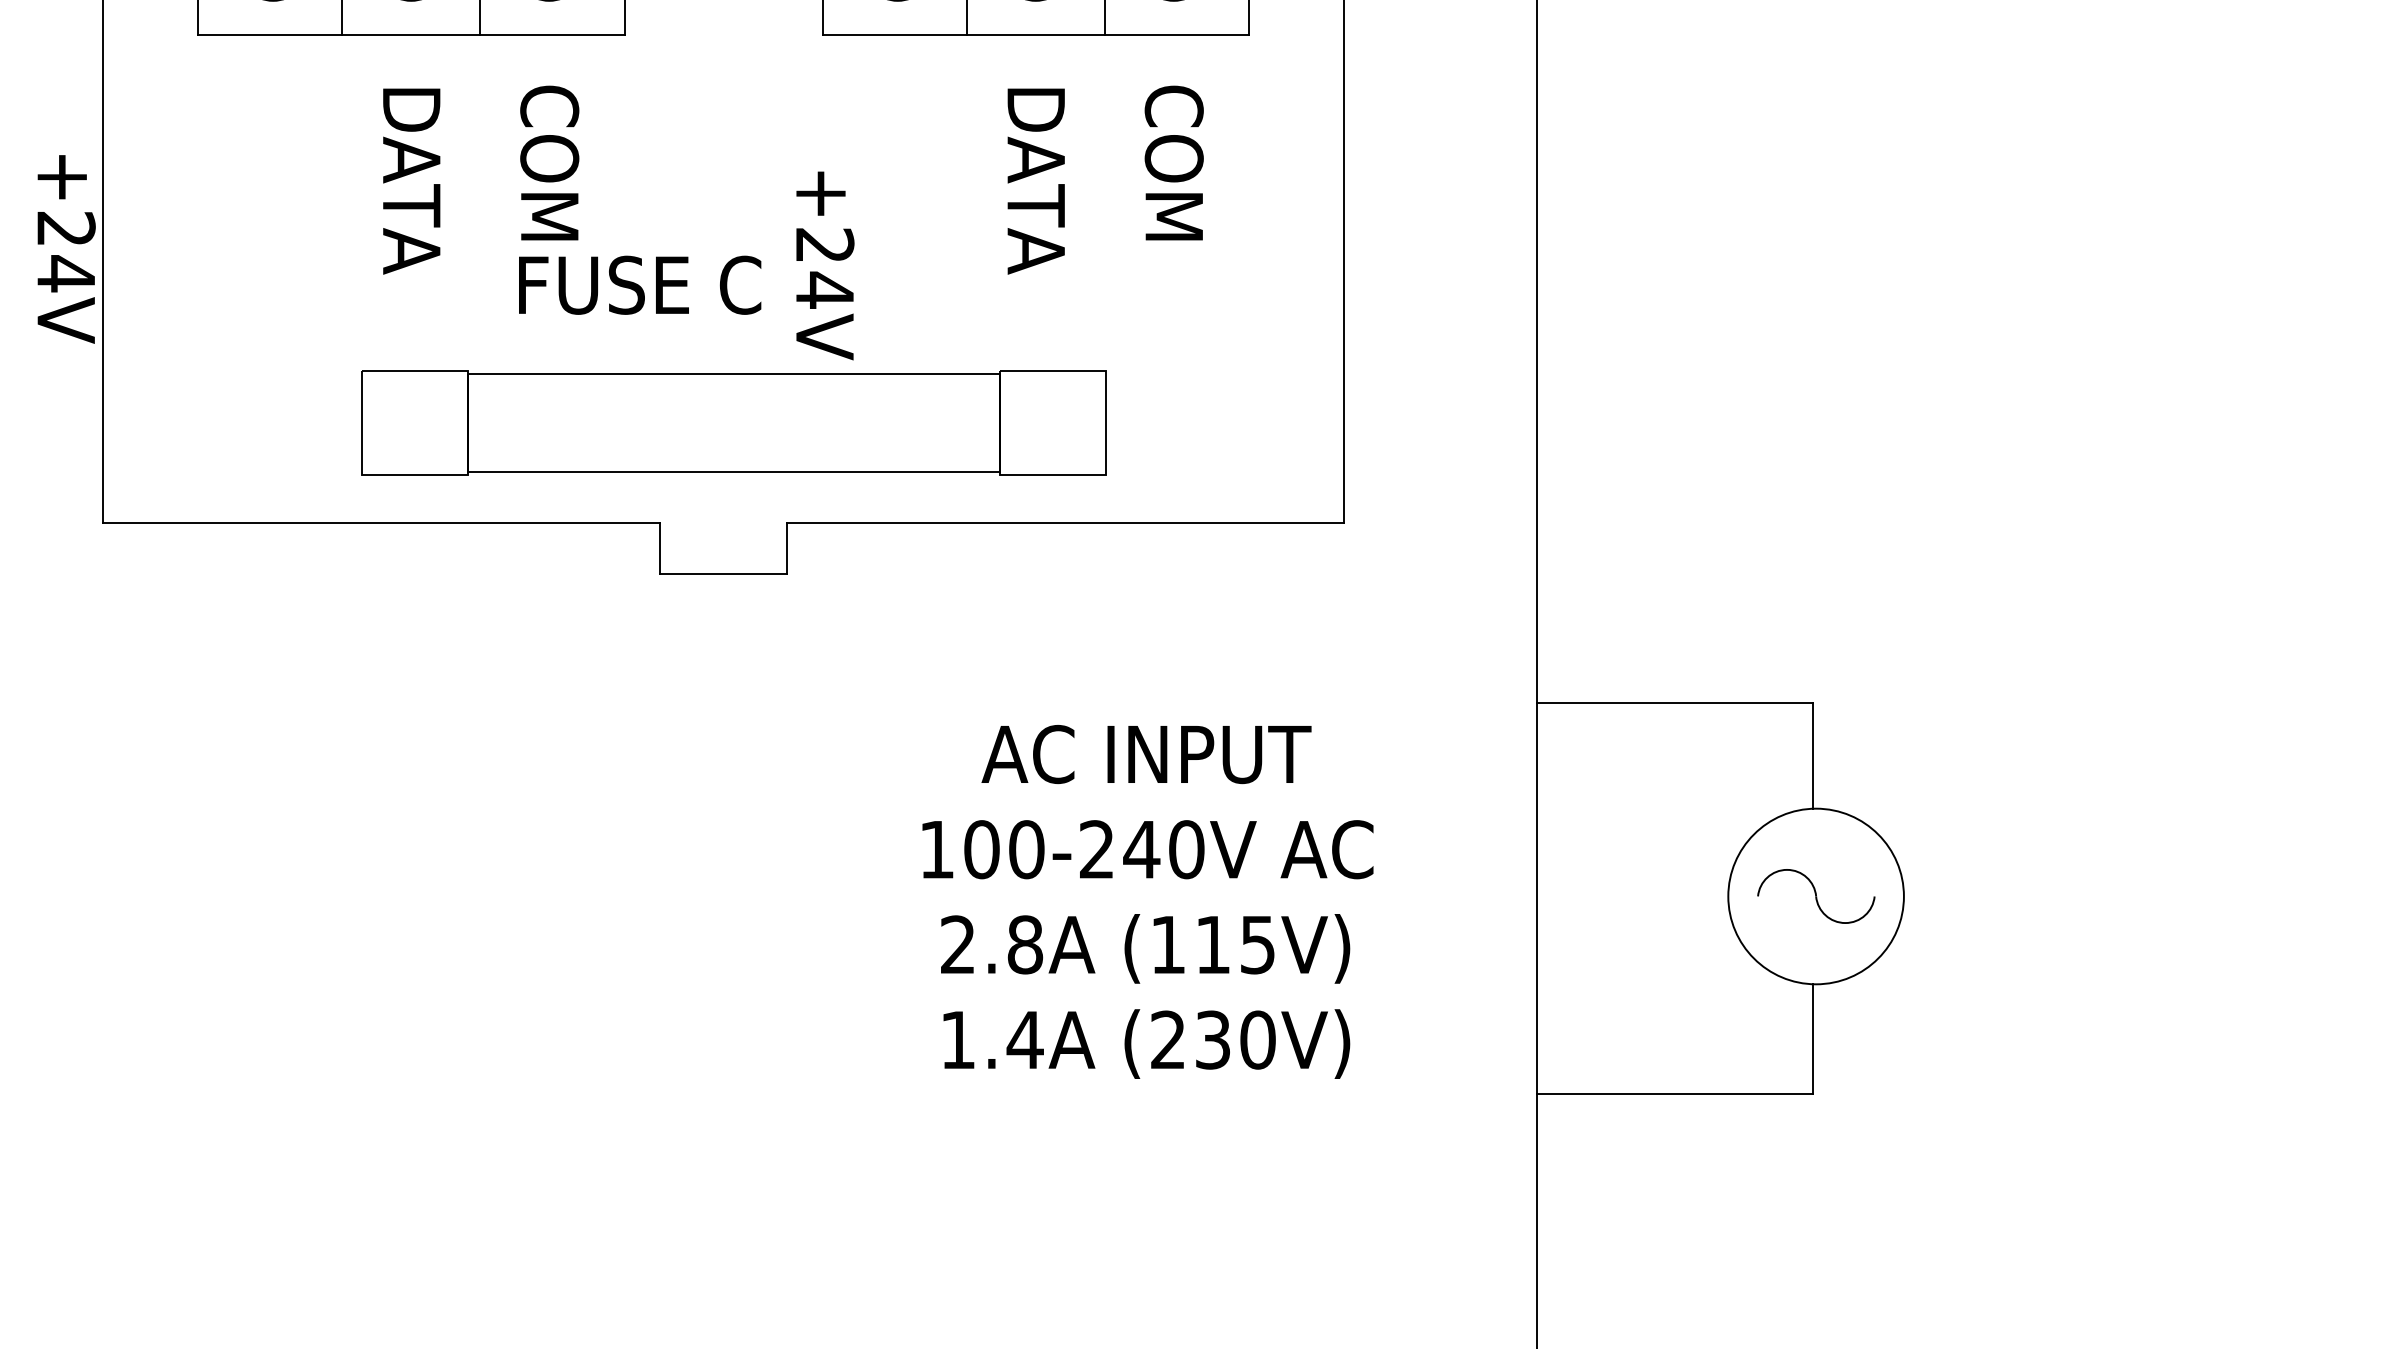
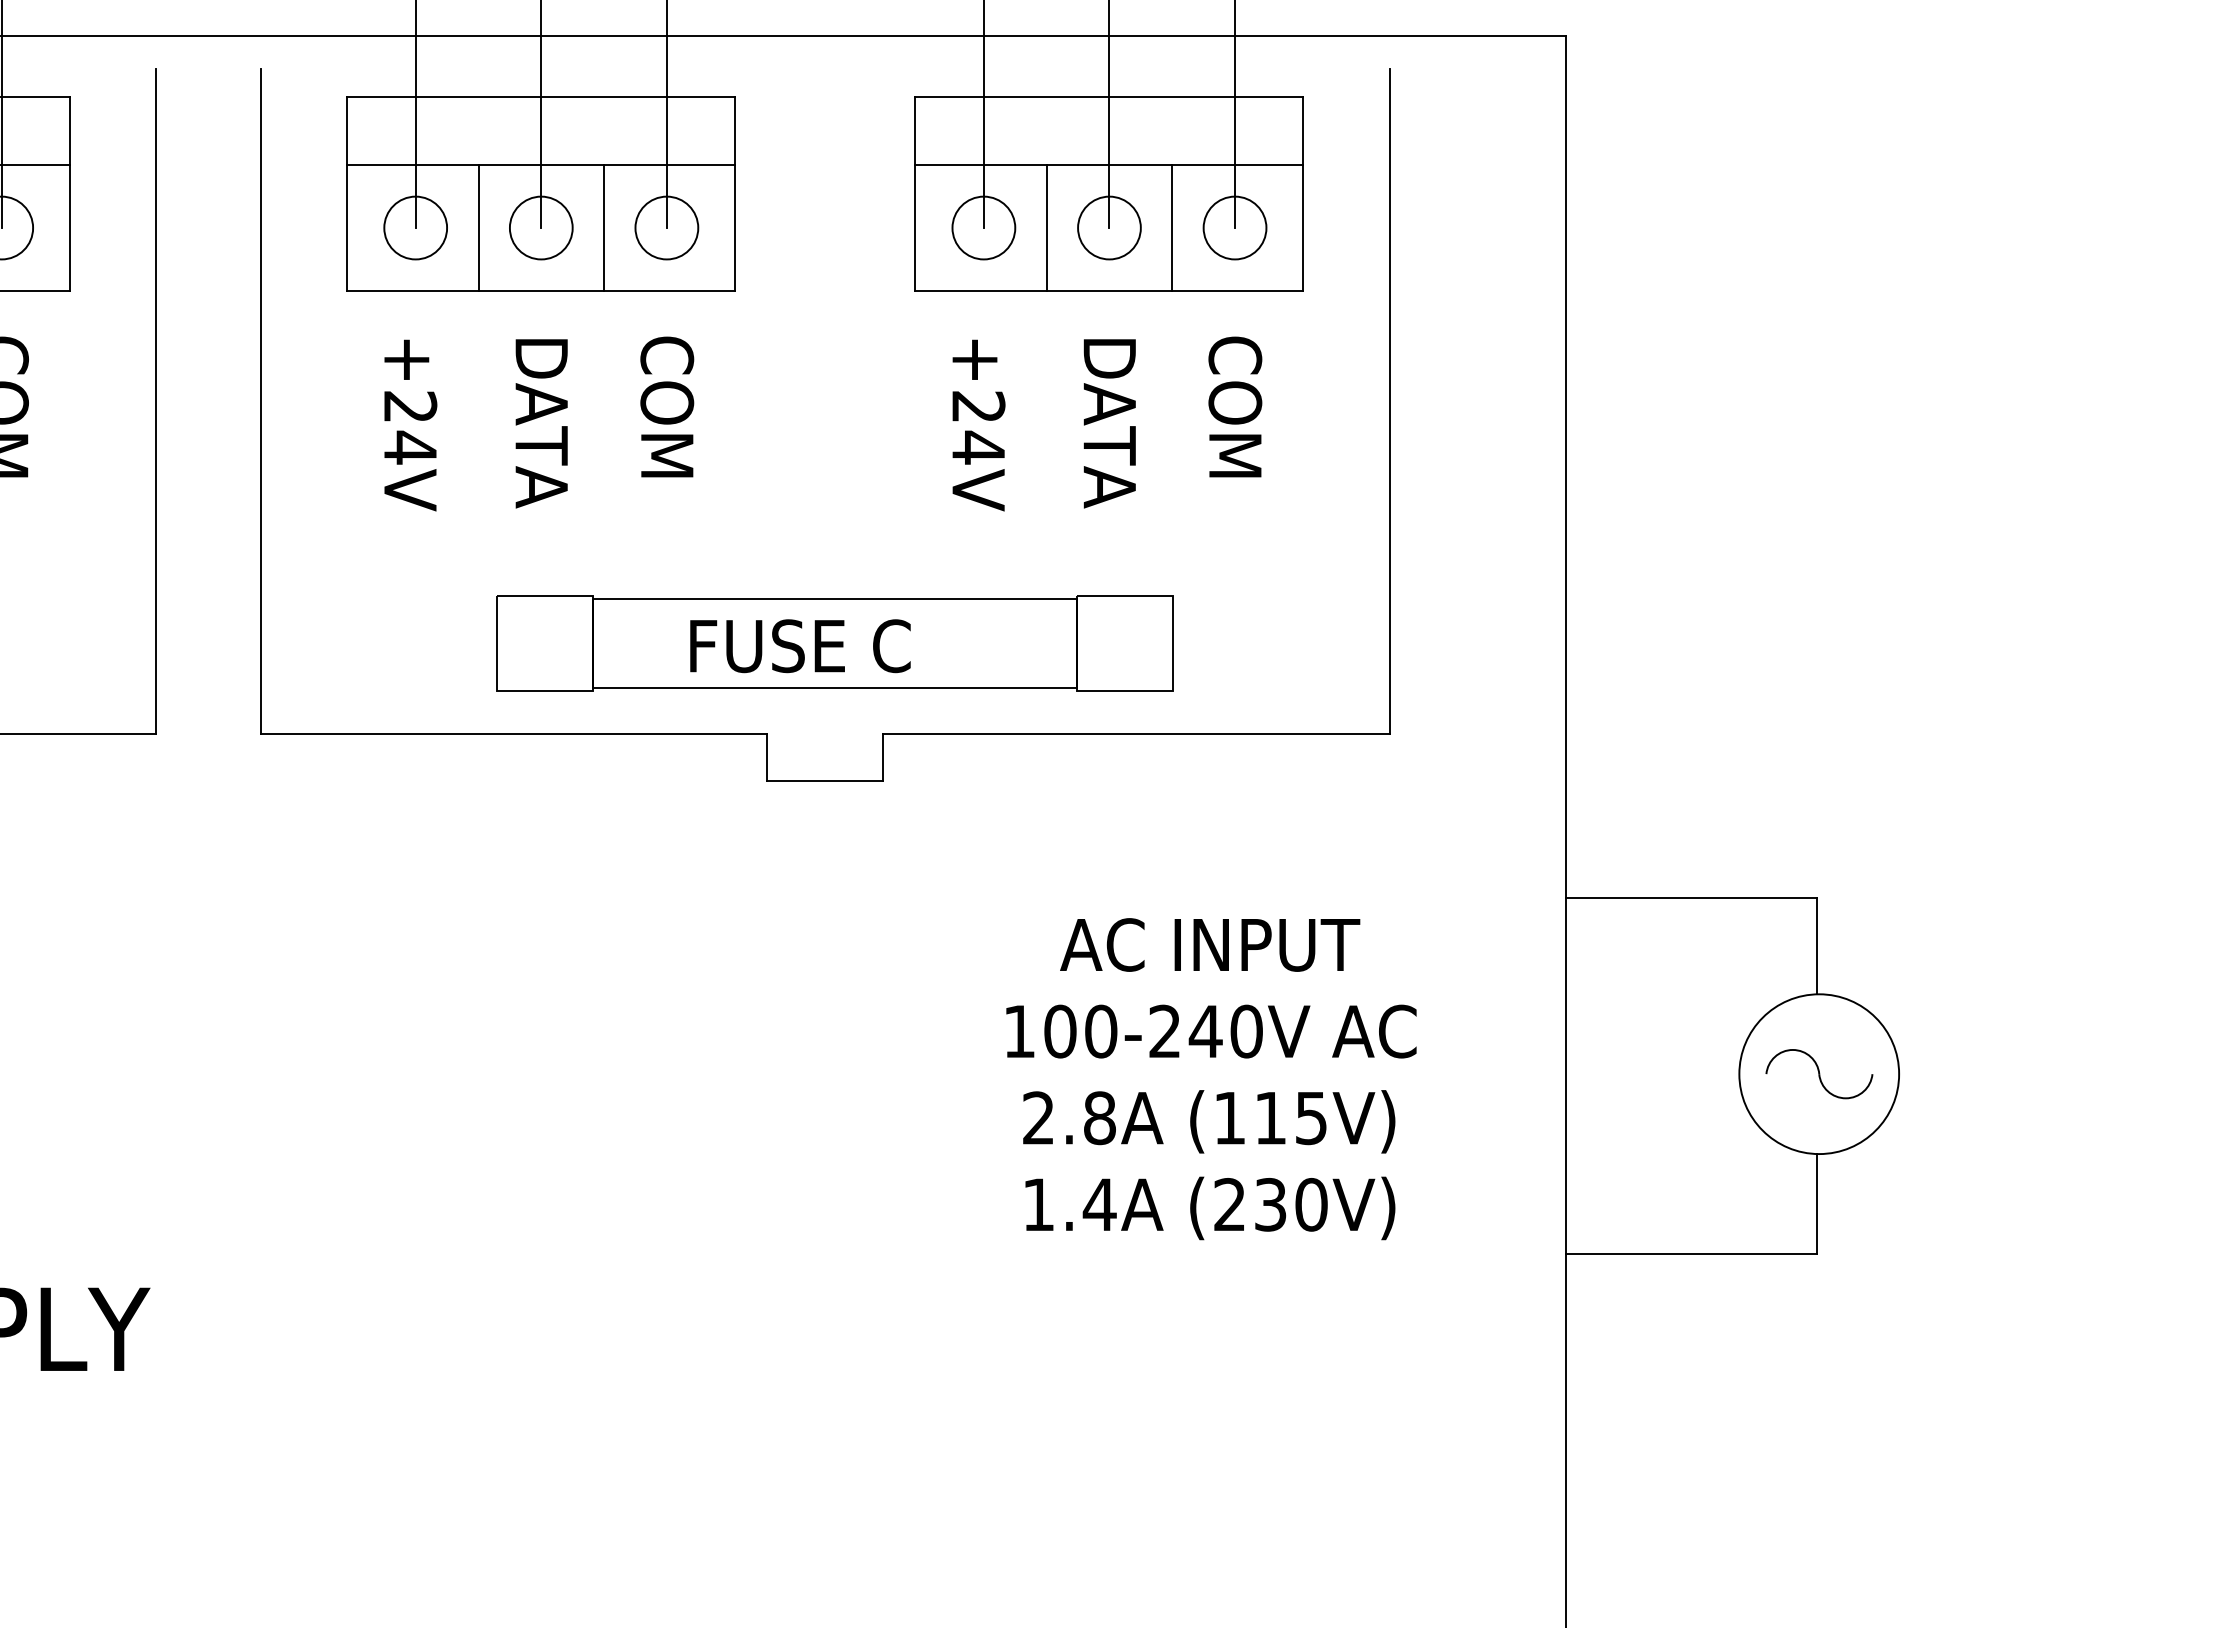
text: (66, 249) -> (410, 425), moved
text: (824, 265) -> (978, 425), moved
text: (640, 285) -> (800, 646), moved

